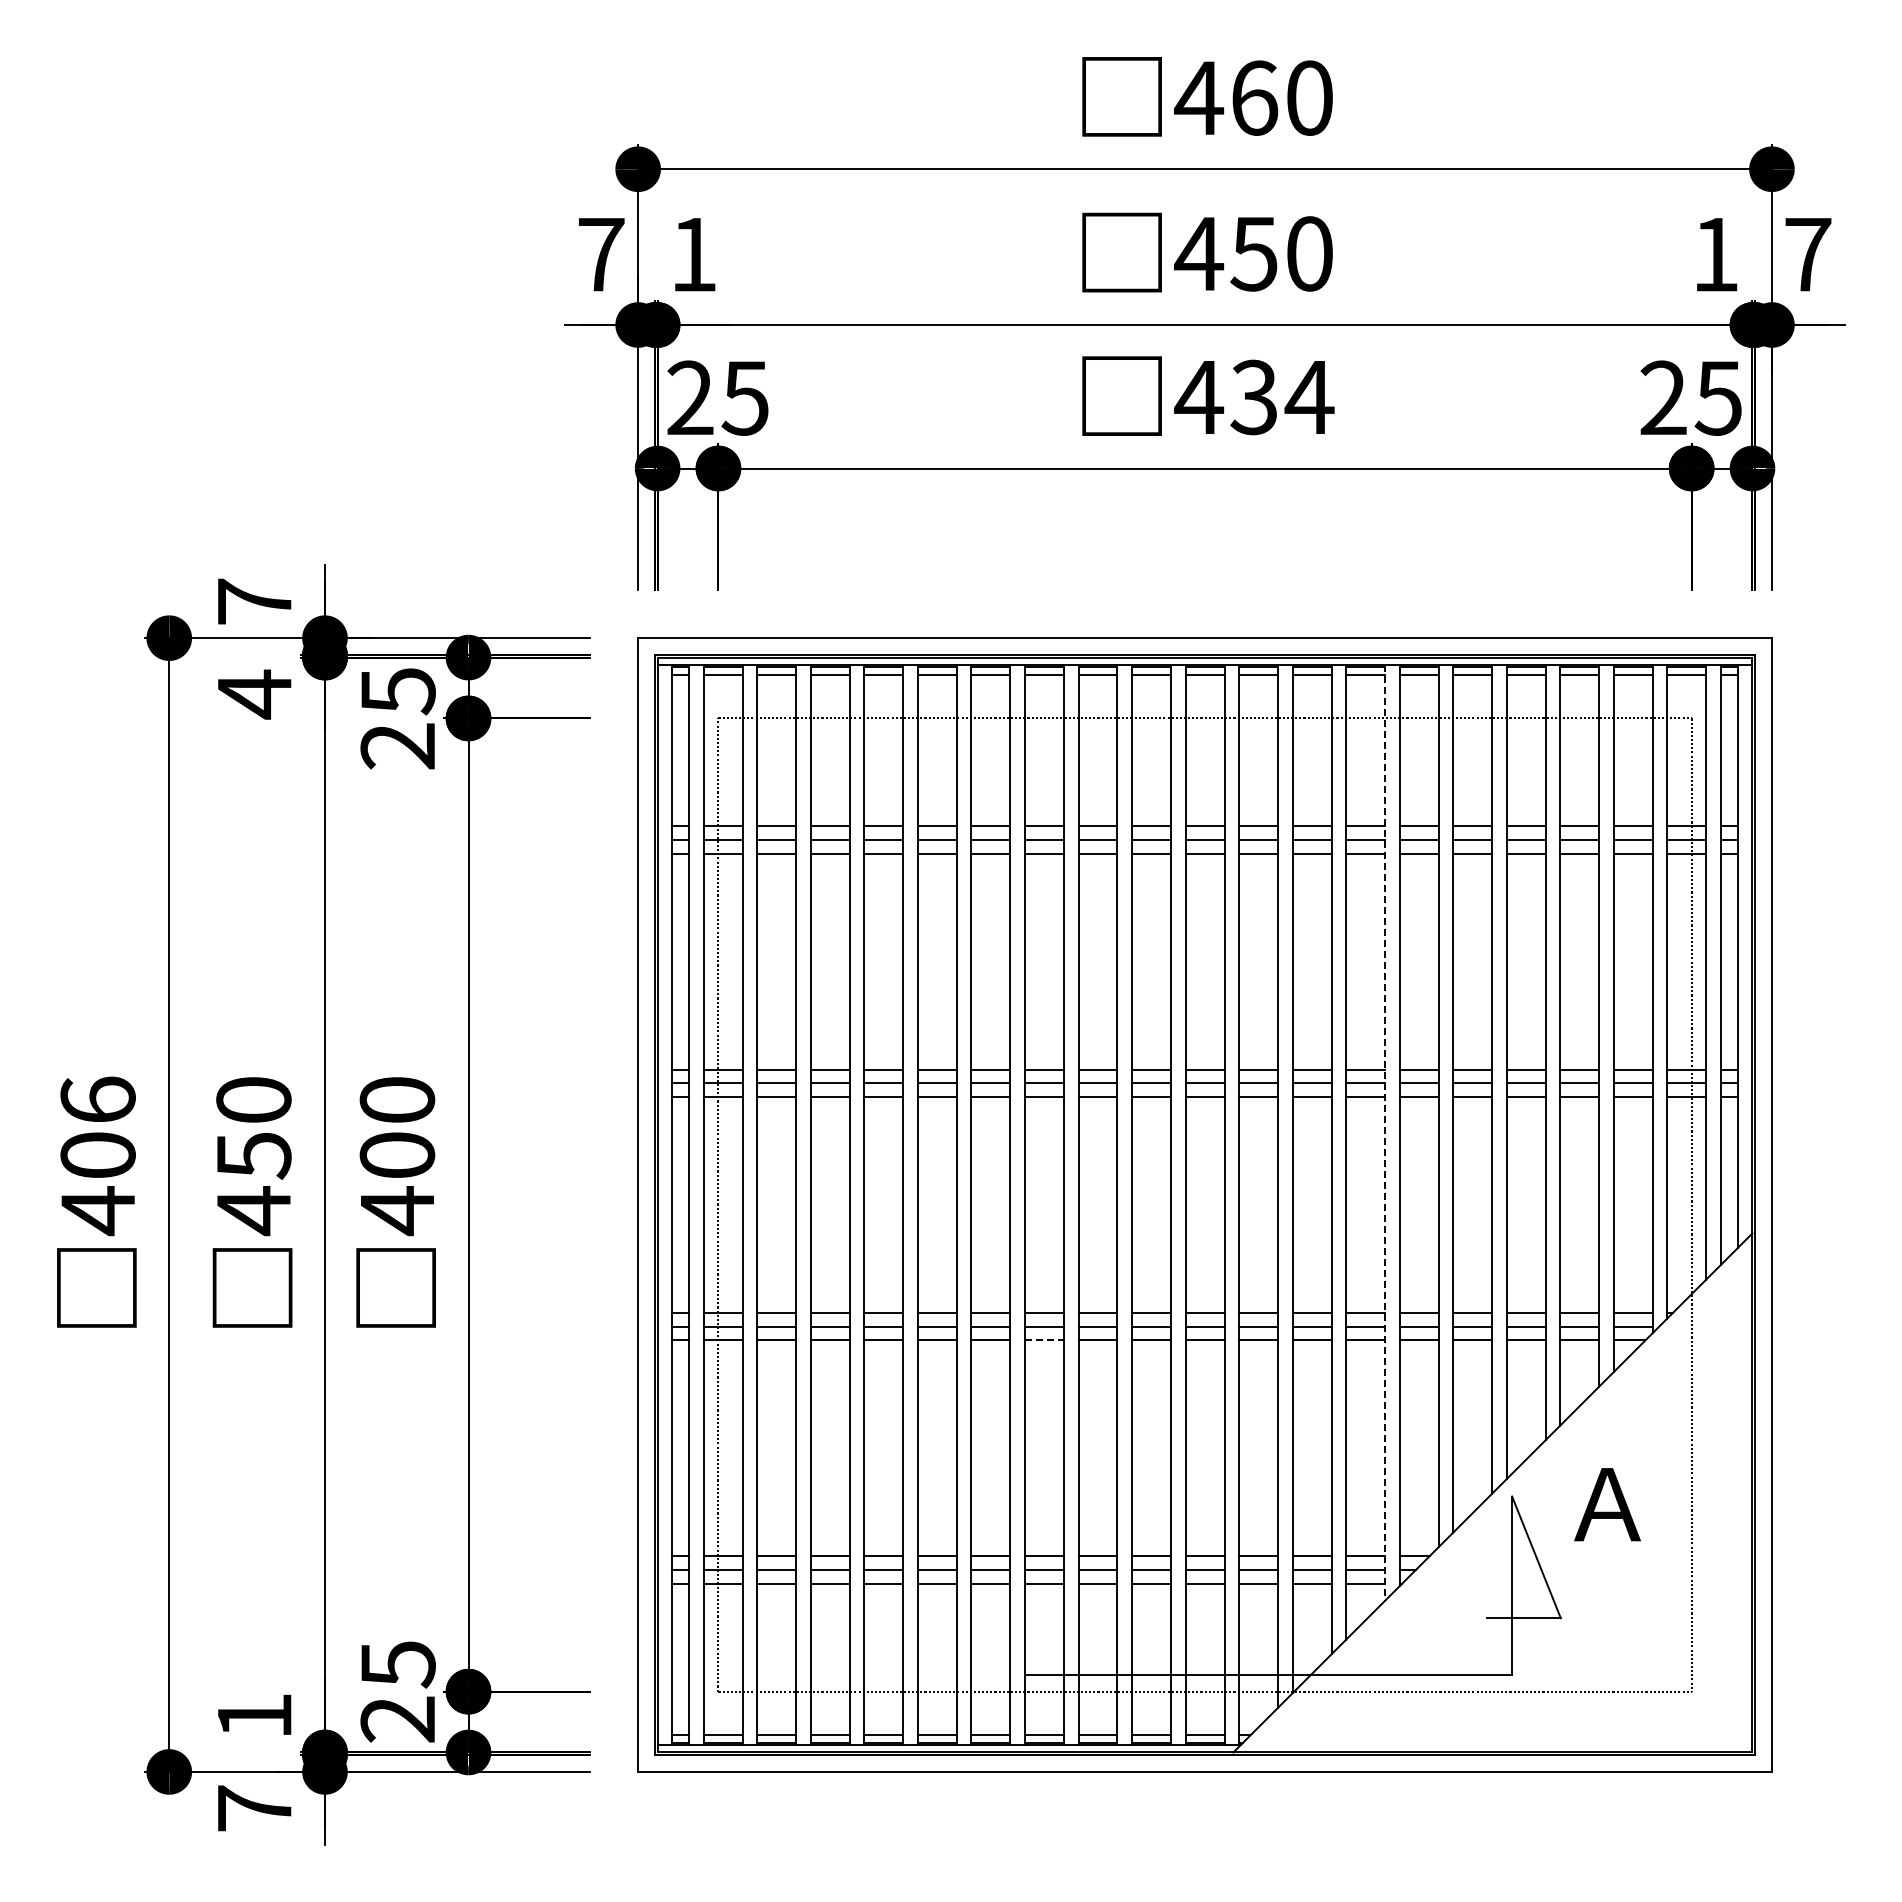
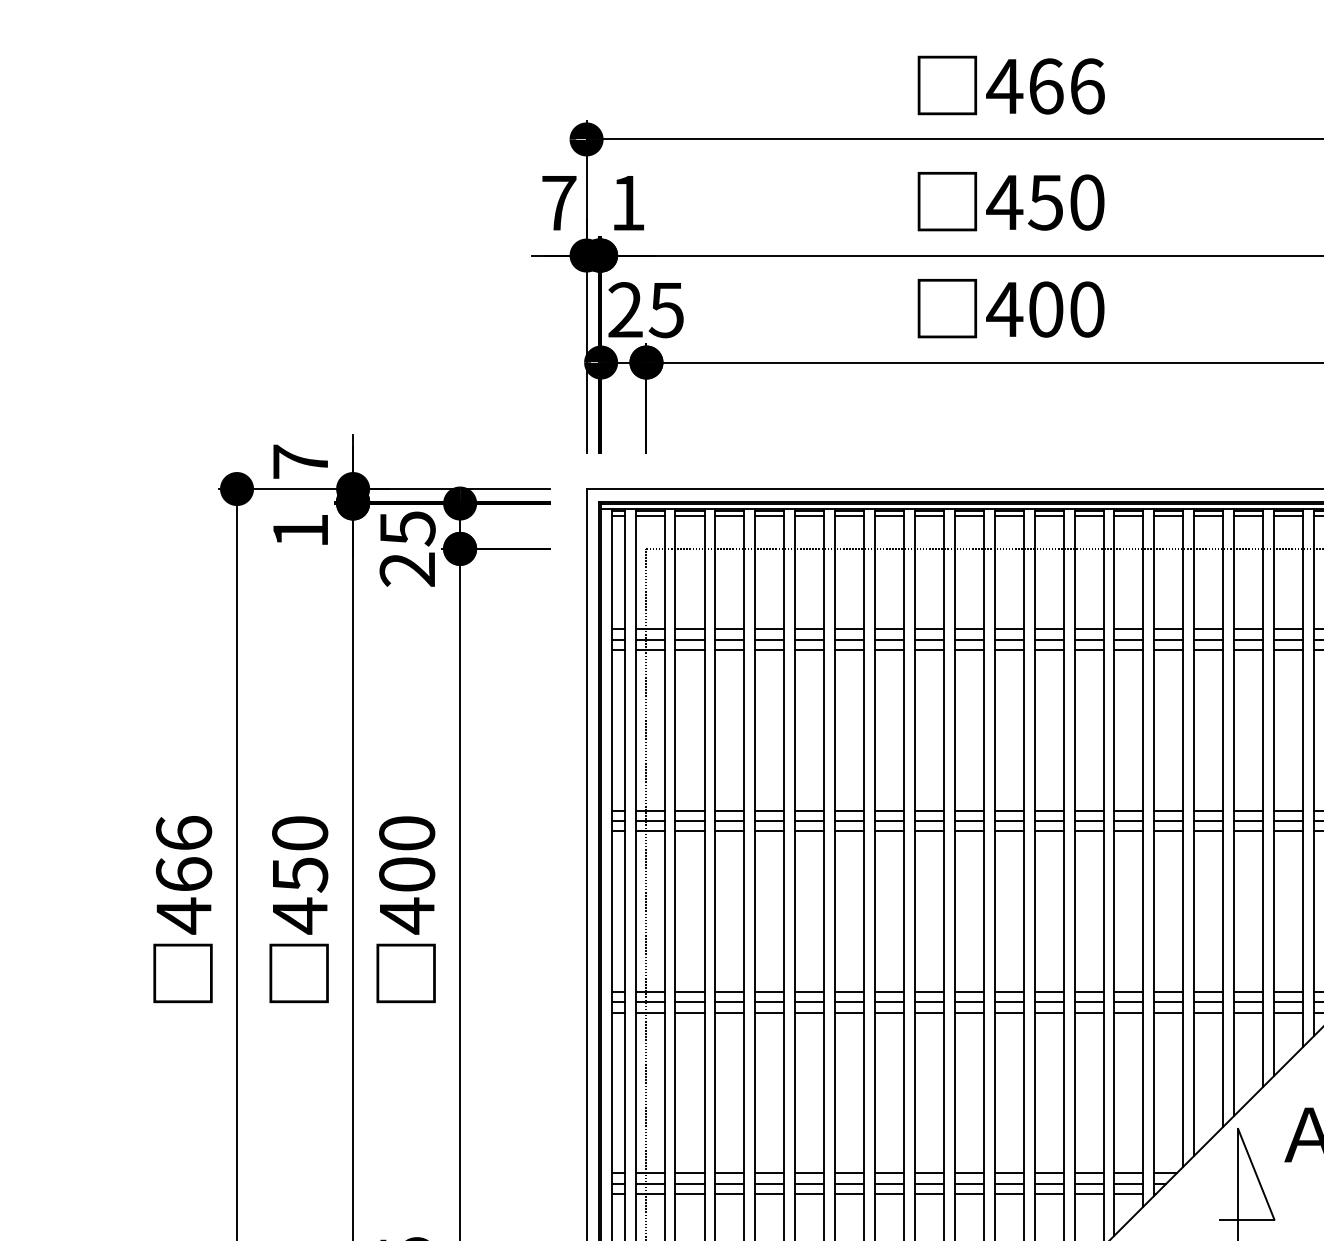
text: (1310, 97) -> (1087, 85), 460 -> 466
text: (1282, 397) -> (1066, 309), 434 -> 400
text: (254, 694) -> (300, 531), 4 -> 1
line: (1385, 1132) -> (1143, 857), dashed -> solid
text: (97, 1154) -> (183, 873), 406 -> 466
line: (1044, 1340) -> (889, 1012), dashed -> solid

